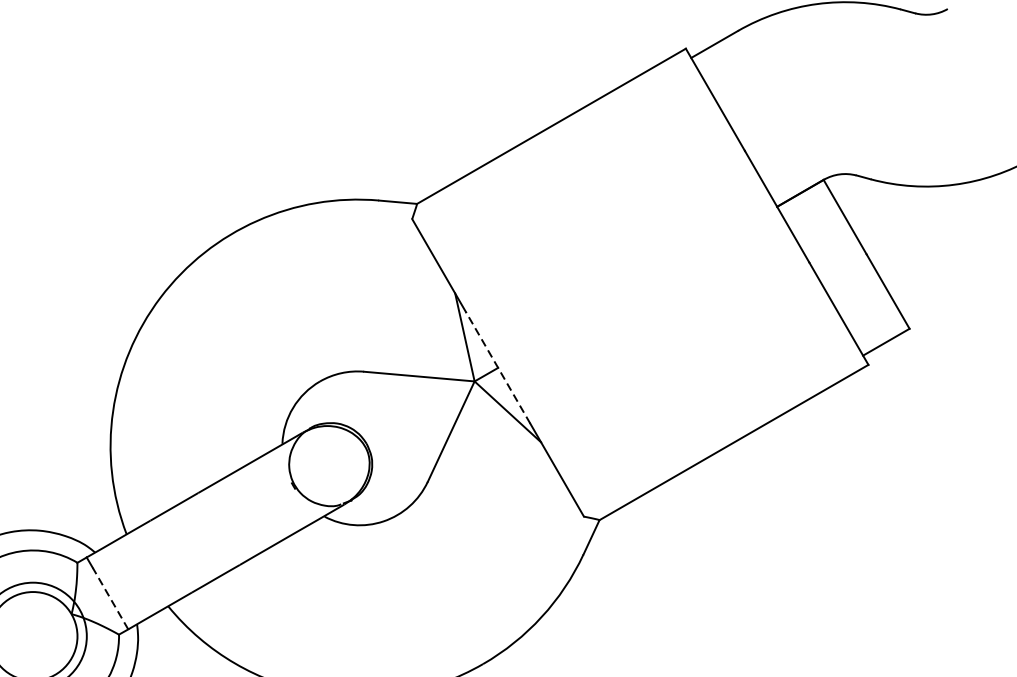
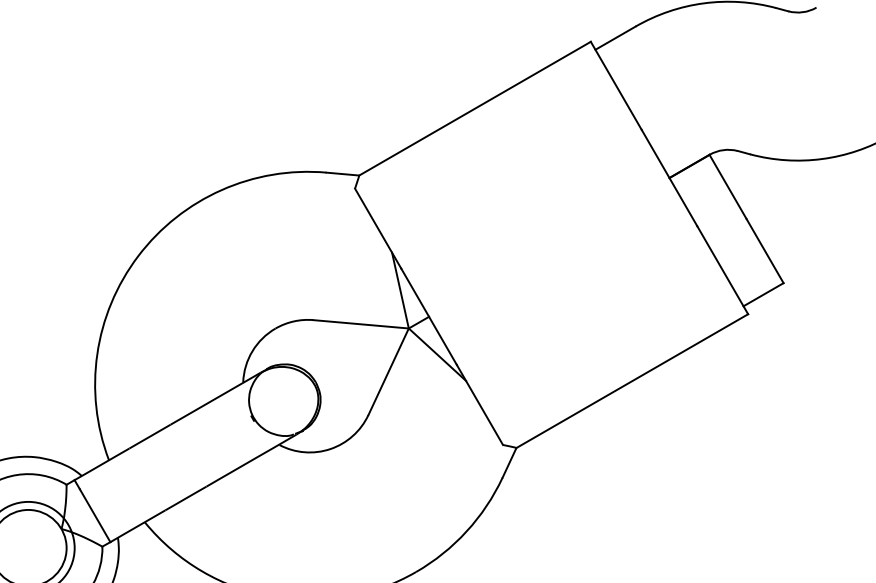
line: (498, 367) -> (429, 316), dashed -> solid
line: (110, 598) -> (95, 515), dashed -> solid

